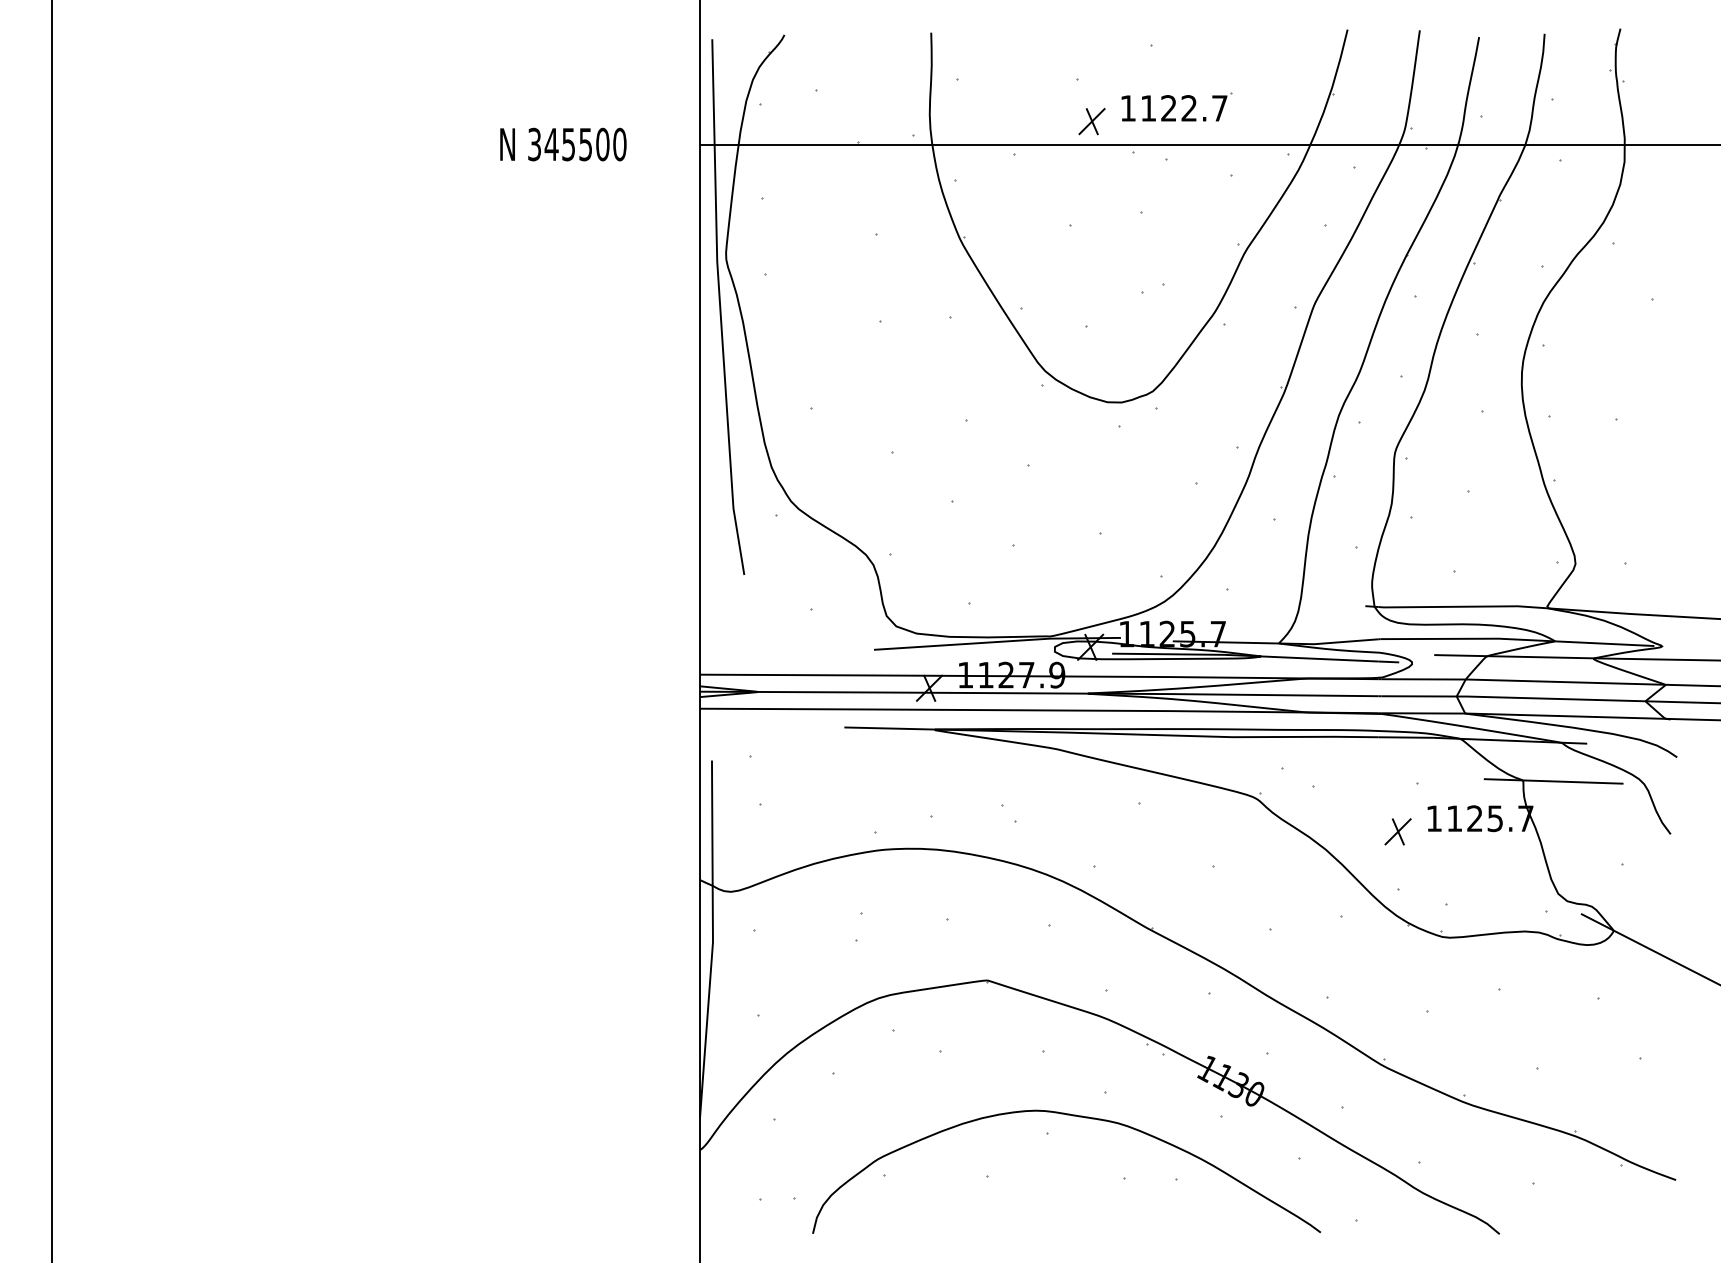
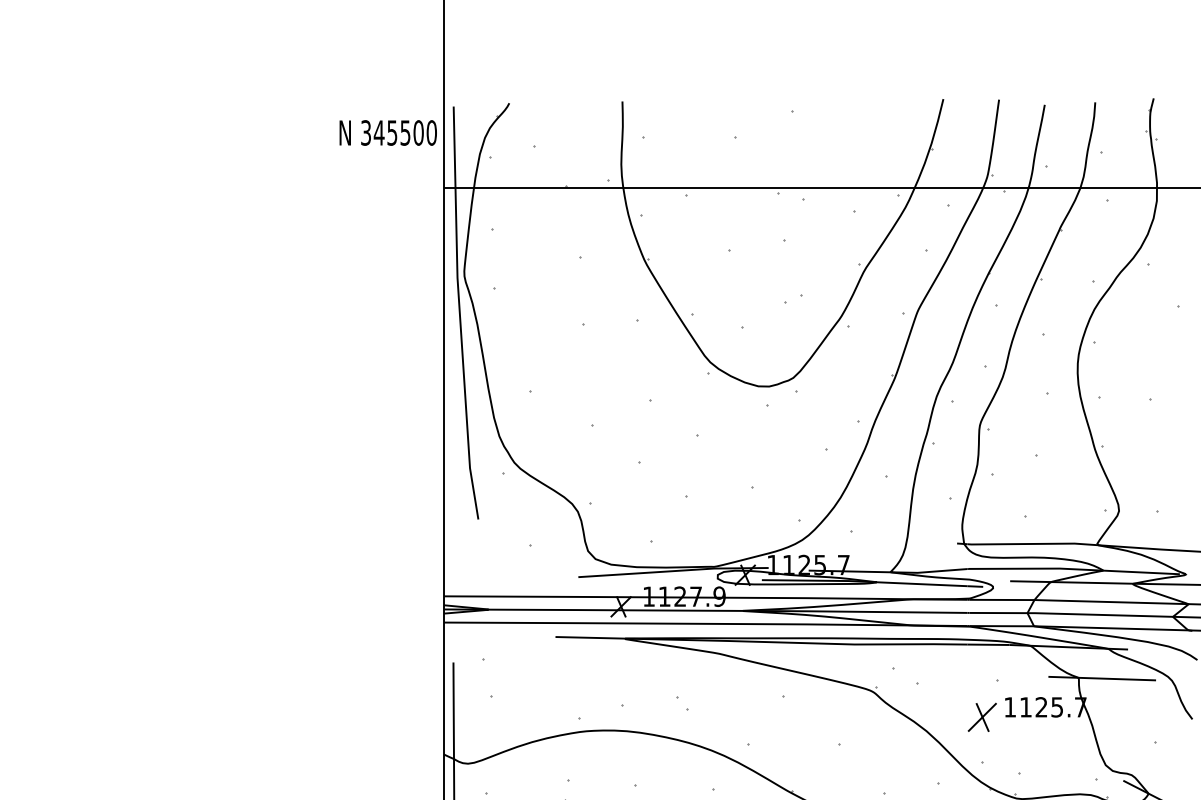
part: (1176, 106) -> (811, 158), removed
part: (1091, 121) -> (745, 169), removed
text: (563, 144) -> (388, 132), moved
part: (1397, 831) -> (981, 717), size x1.4

